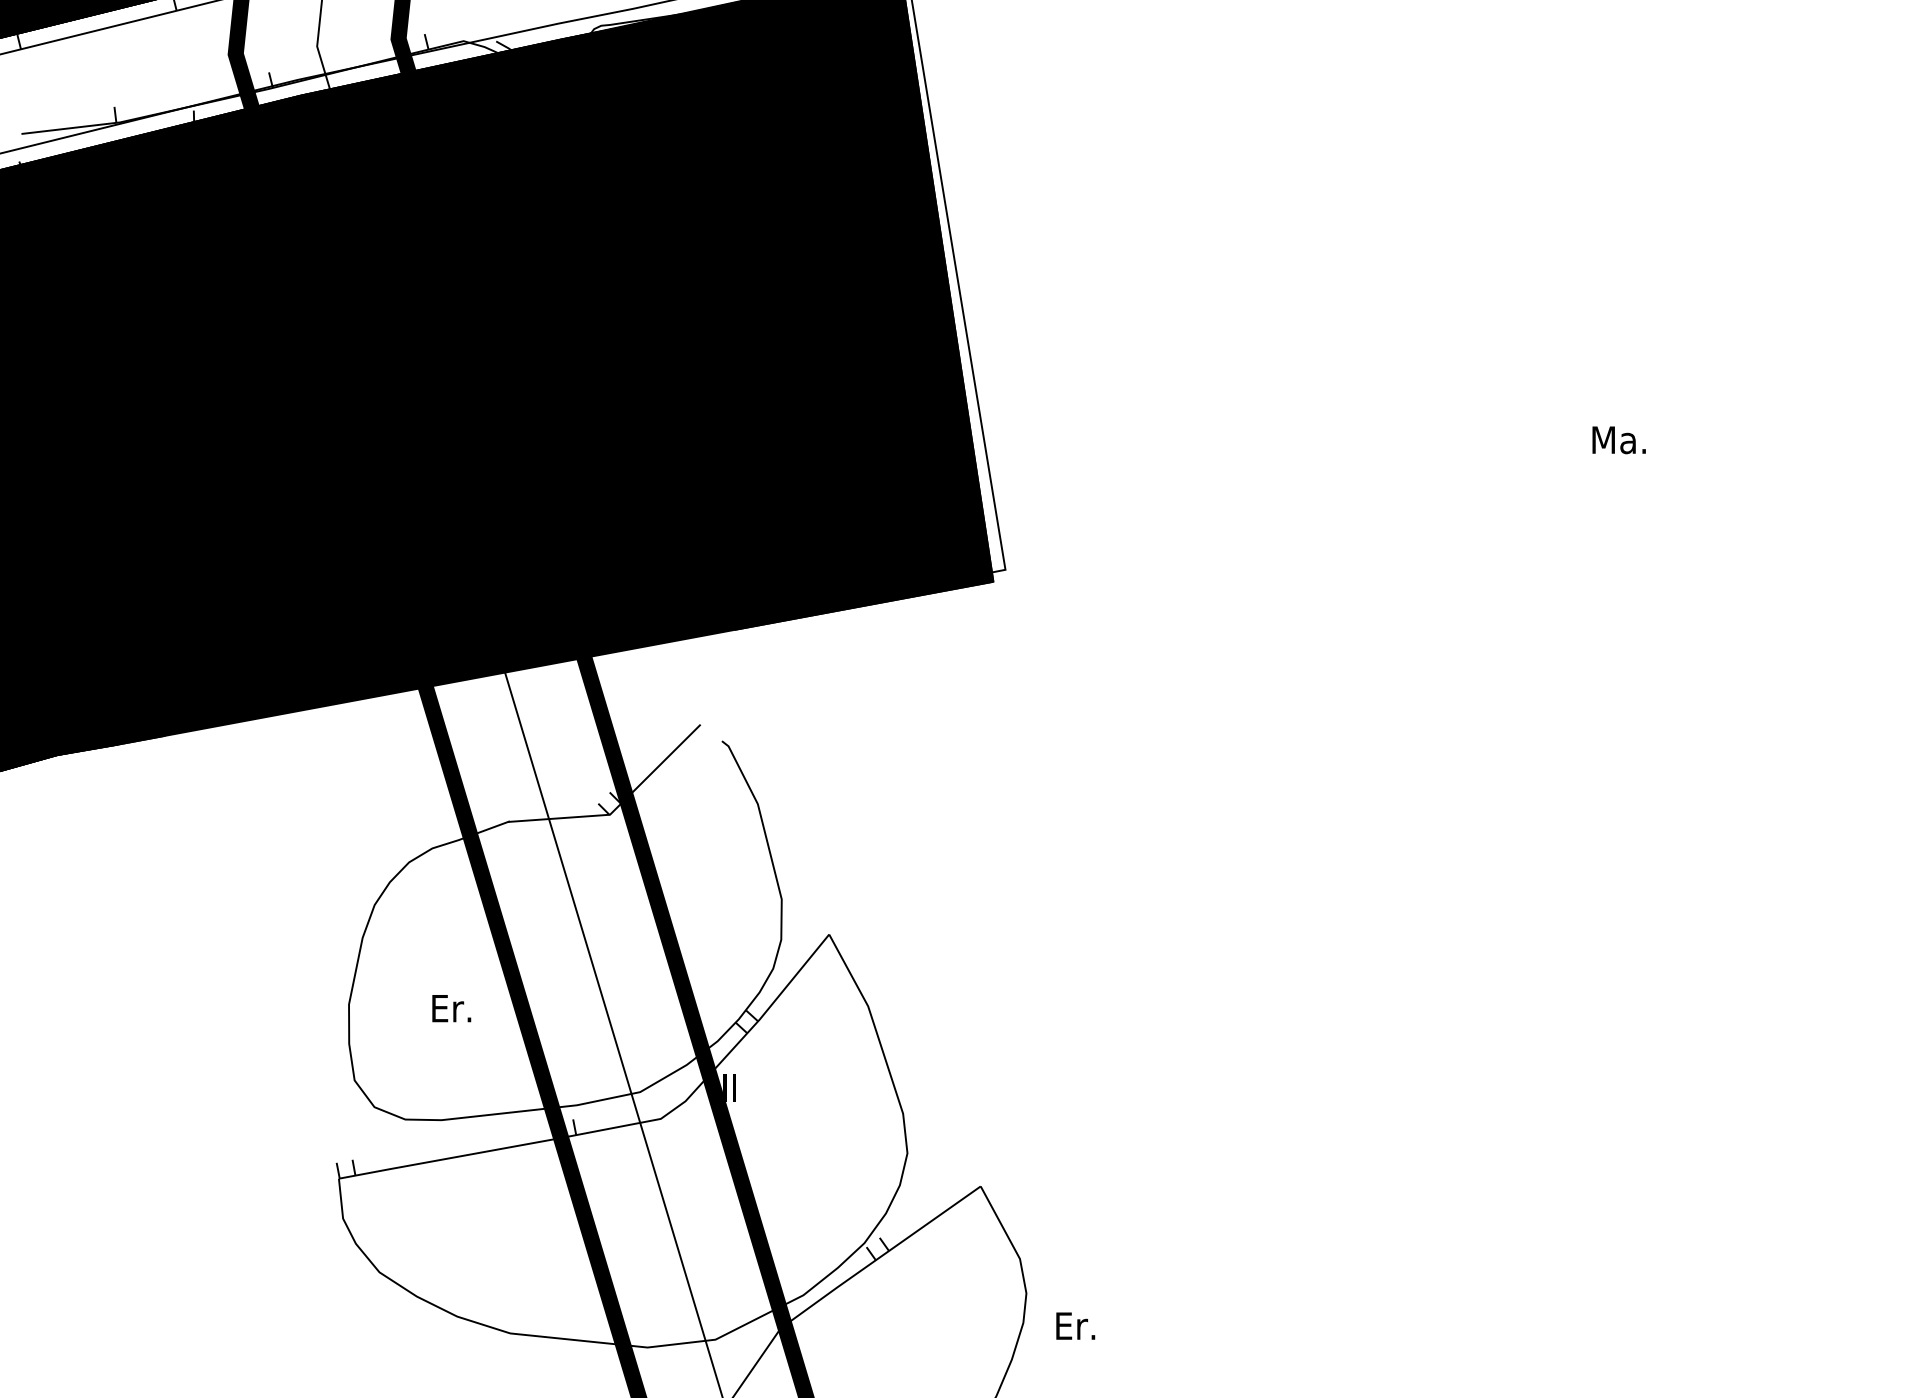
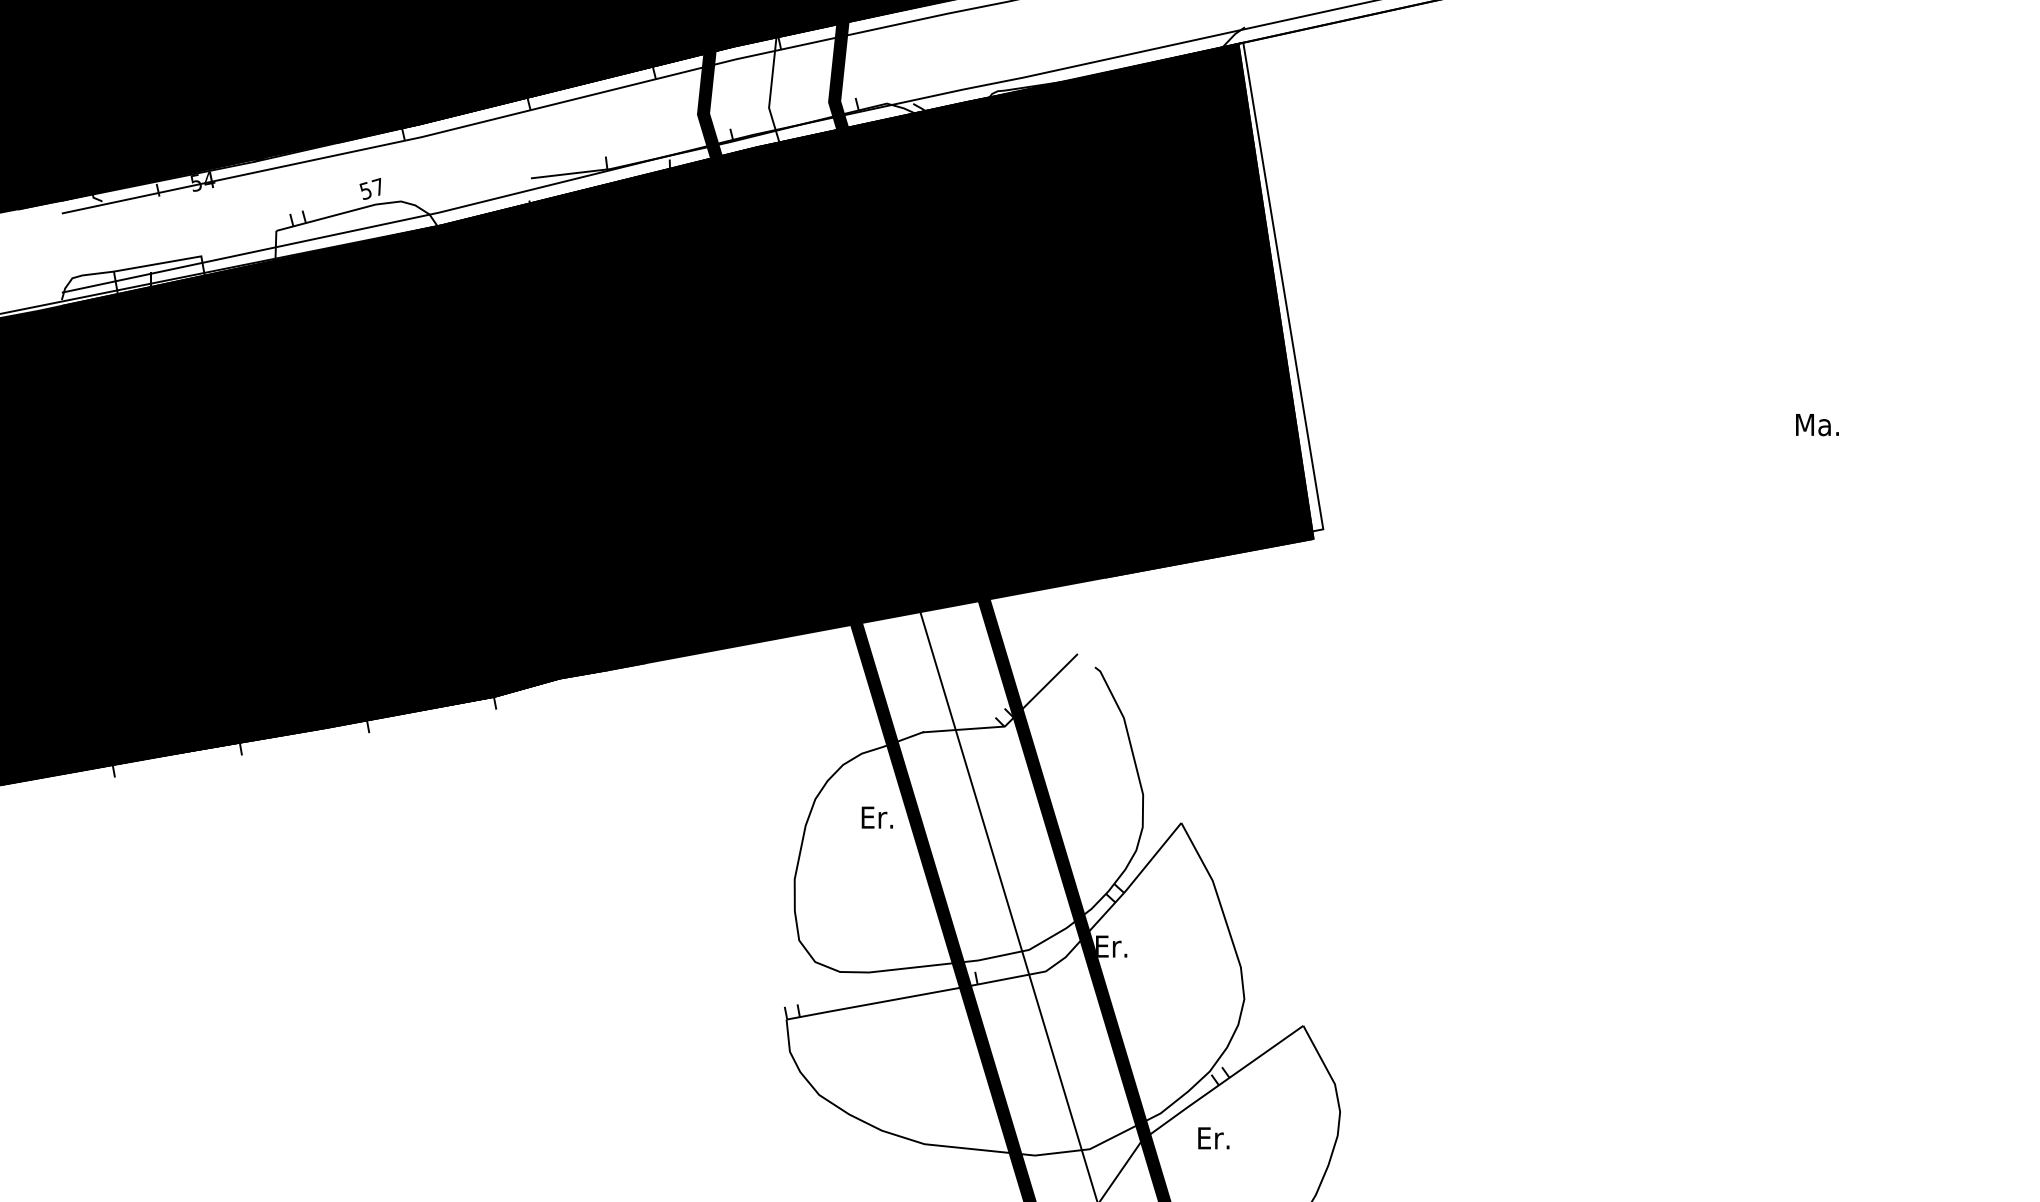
text: (450, 1008) -> (876, 817), moved
text: (742, 1087) -> (1111, 946), II -> Er.
text: (1075, 1326) -> (1213, 1138), moved

